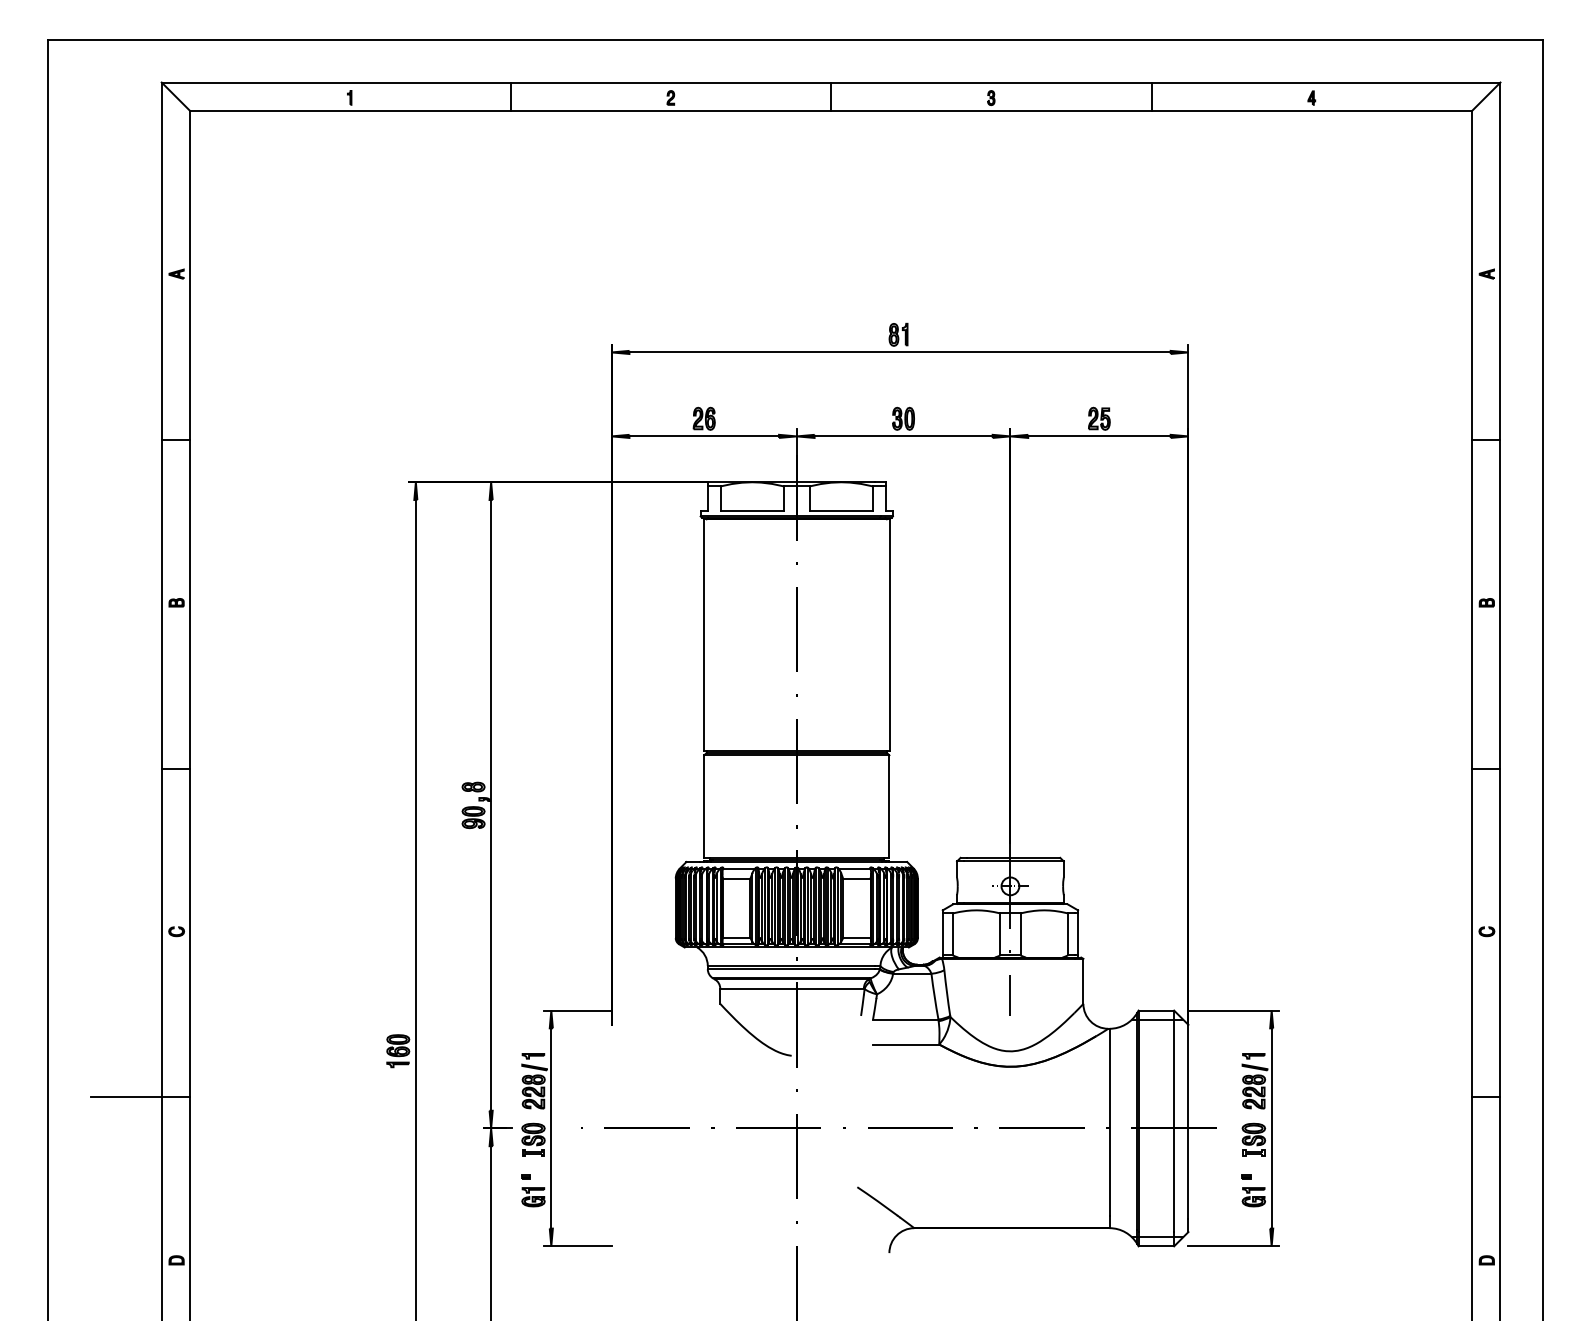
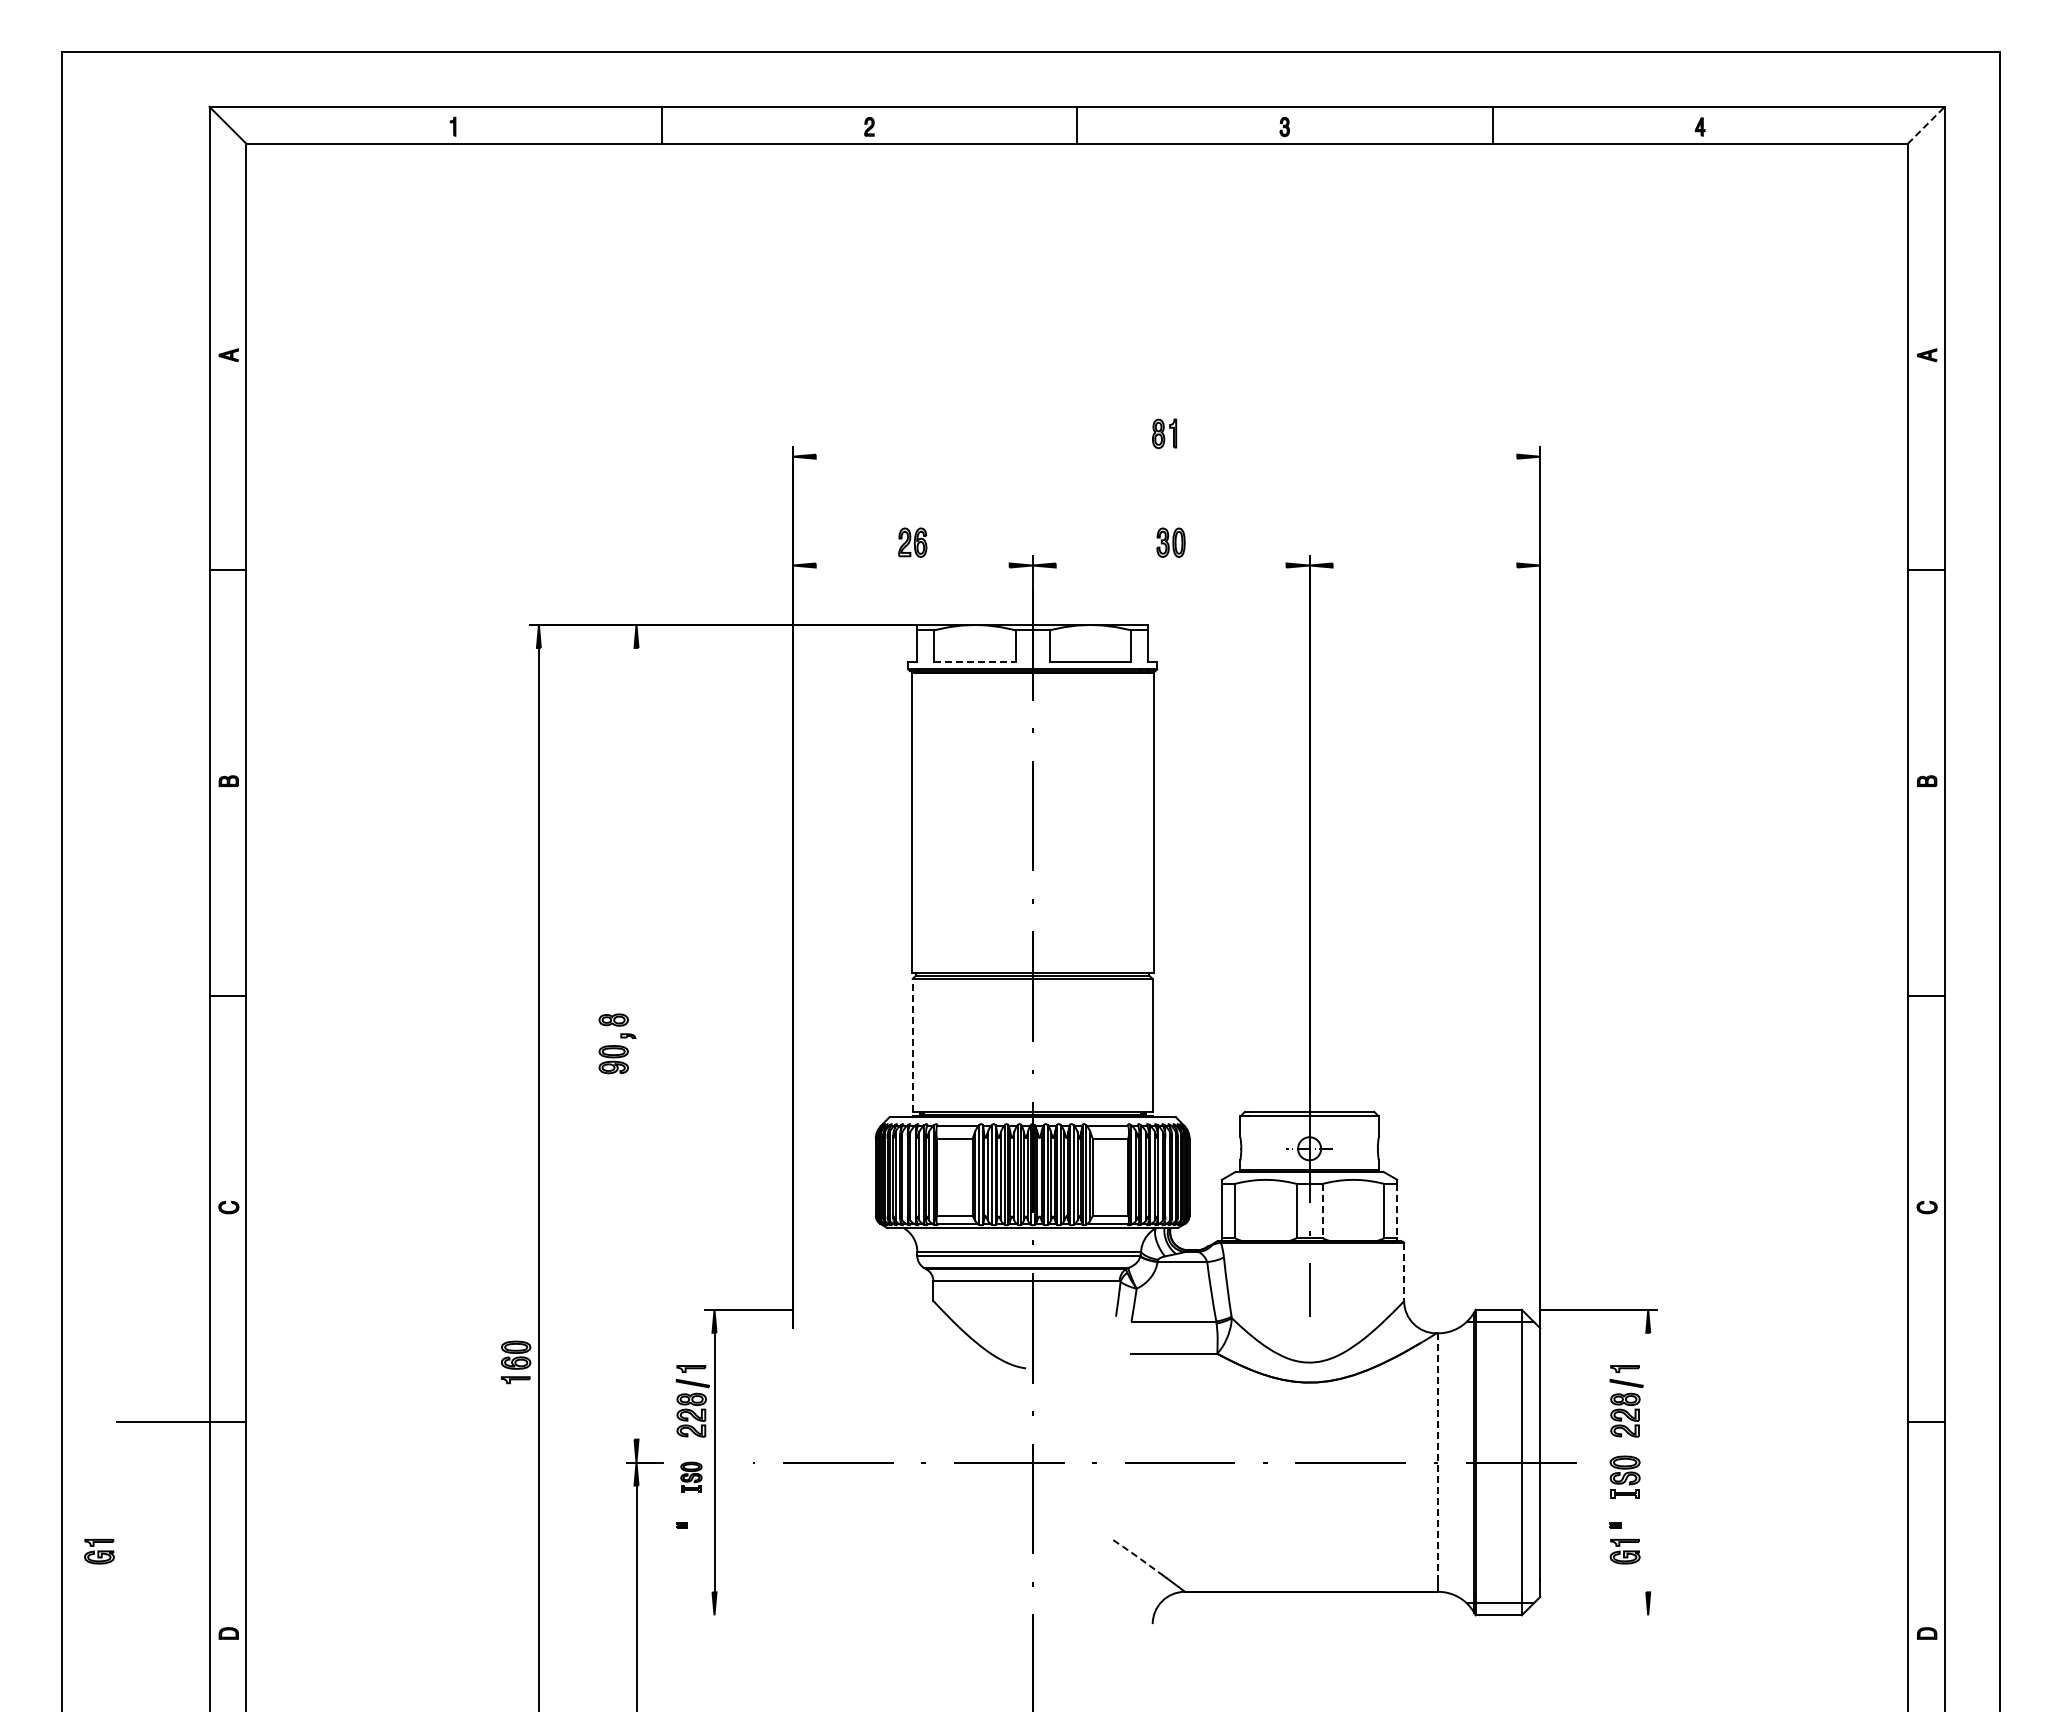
line: (1486, 96) -> (1926, 125), solid -> dashed
line: (900, 352) -> (1166, 456), removed
part: (1099, 418) -> (1424, 542), removed
line: (704, 436) -> (912, 565), removed
line: (903, 436) -> (1170, 565), removed
line: (1099, 436) -> (1424, 565), removed
line: (752, 510) -> (975, 661), solid -> dashed
line: (491, 805) -> (636, 1043), removed
line: (704, 805) -> (912, 1044), solid -> dashed
line: (1020, 934) -> (1322, 1211), solid -> dashed
line: (1078, 934) -> (1397, 1211), solid -> dashed
line: (1083, 981) -> (1404, 1272), solid -> dashed
line: (1109, 1123) -> (1438, 1455), solid -> dashed
line: (1271, 1128) -> (1648, 1462), removed
part: (533, 1139) -> (691, 1476), size x0.7
part: (533, 1197) -> (99, 1551), moved
line: (877, 1201) -> (1137, 1557), solid -> dashed
line: (577, 1246) -> (748, 1615), removed
line: (1233, 1246) -> (1598, 1615), removed

